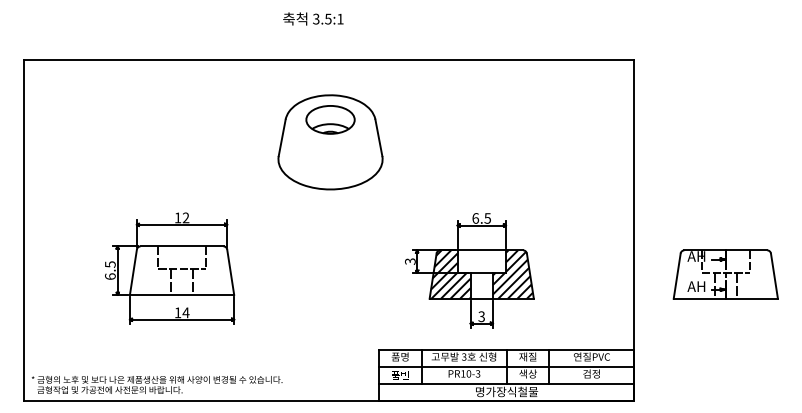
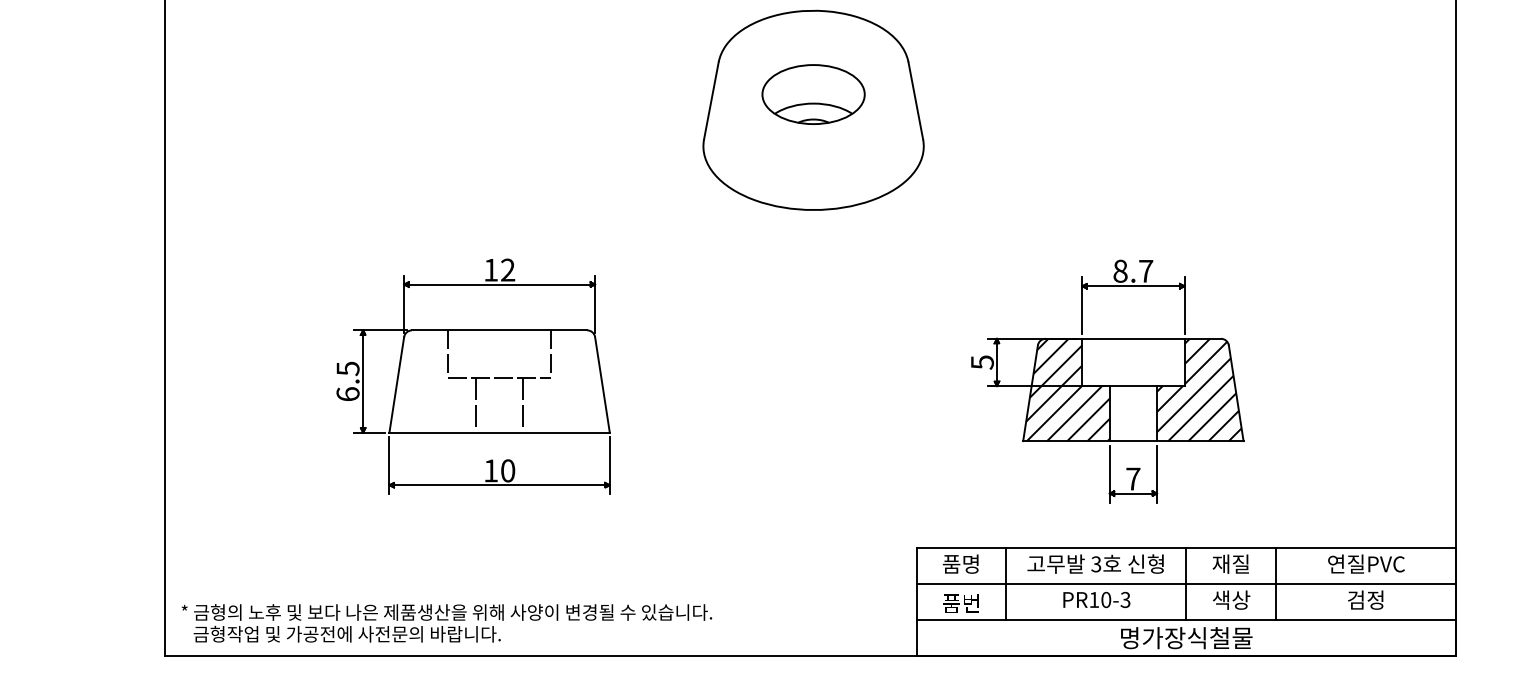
part: (330, 119) -> (813, 93), moved
text: (481, 218) -> (1132, 271), 6.5 -> 8.7
text: (409, 261) -> (980, 362), 3 -> 5
text: (185, 312) -> (506, 470), 14 -> 10
text: (481, 316) -> (1132, 478), 3 -> 7

